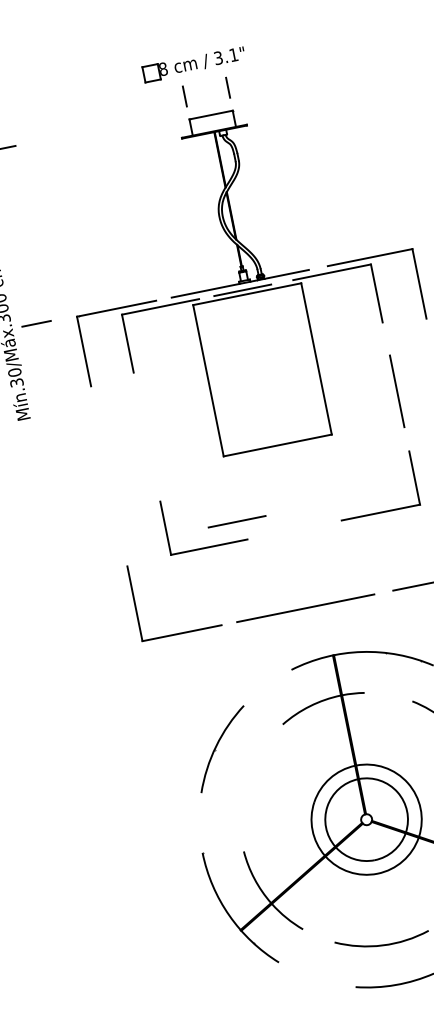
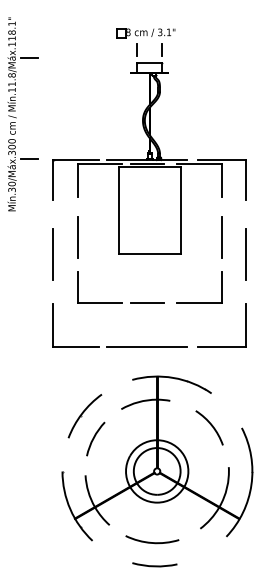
line: (148, 440) -> (78, 236), added
line: (109, 480) -> (52, 254), added
line: (236, 521) -> (147, 302), moved
arc: (247, 782) -> (95, 437), added

